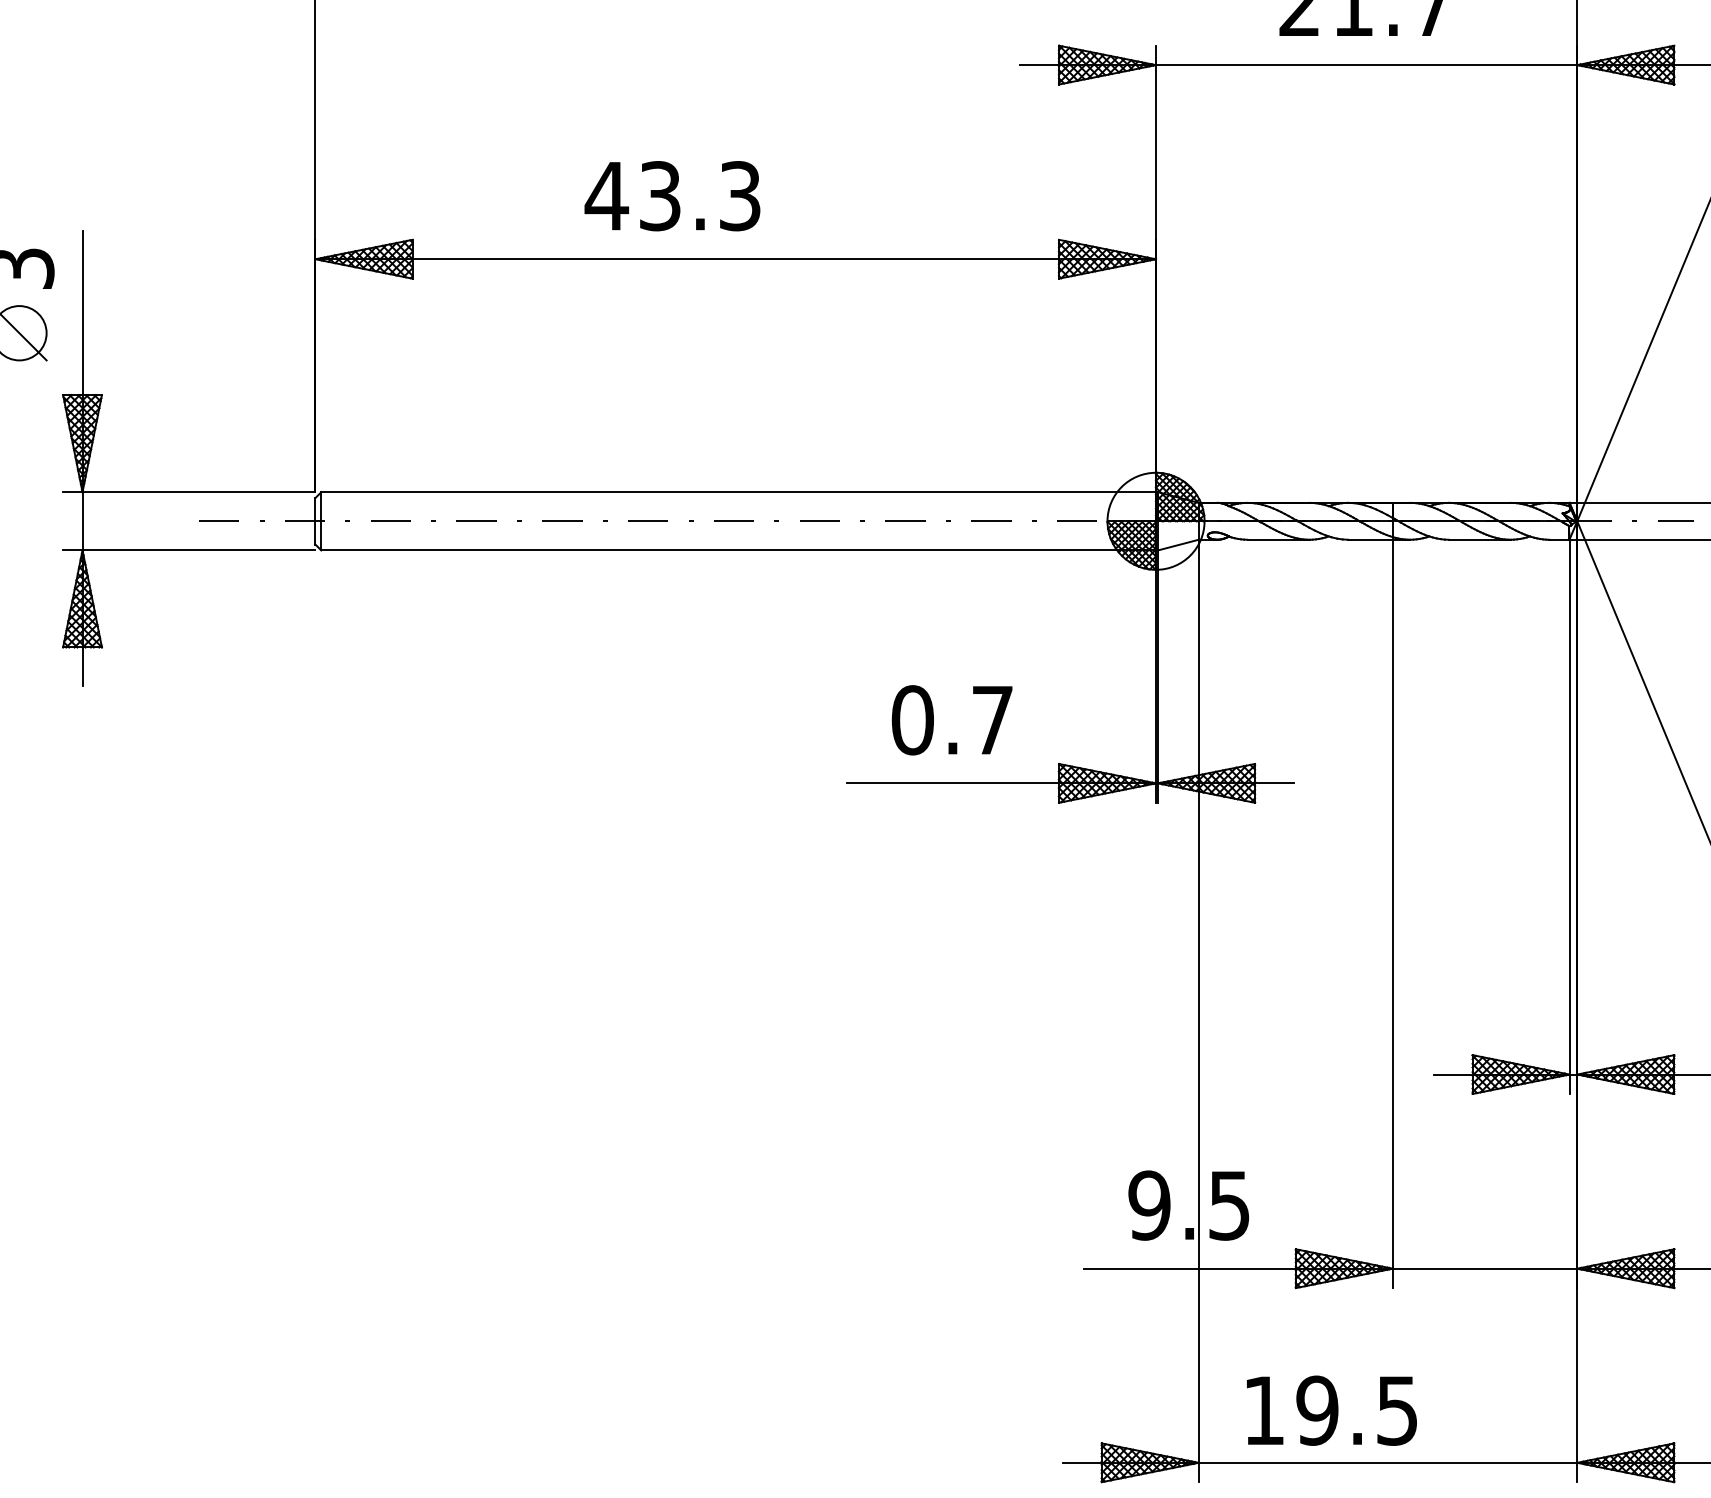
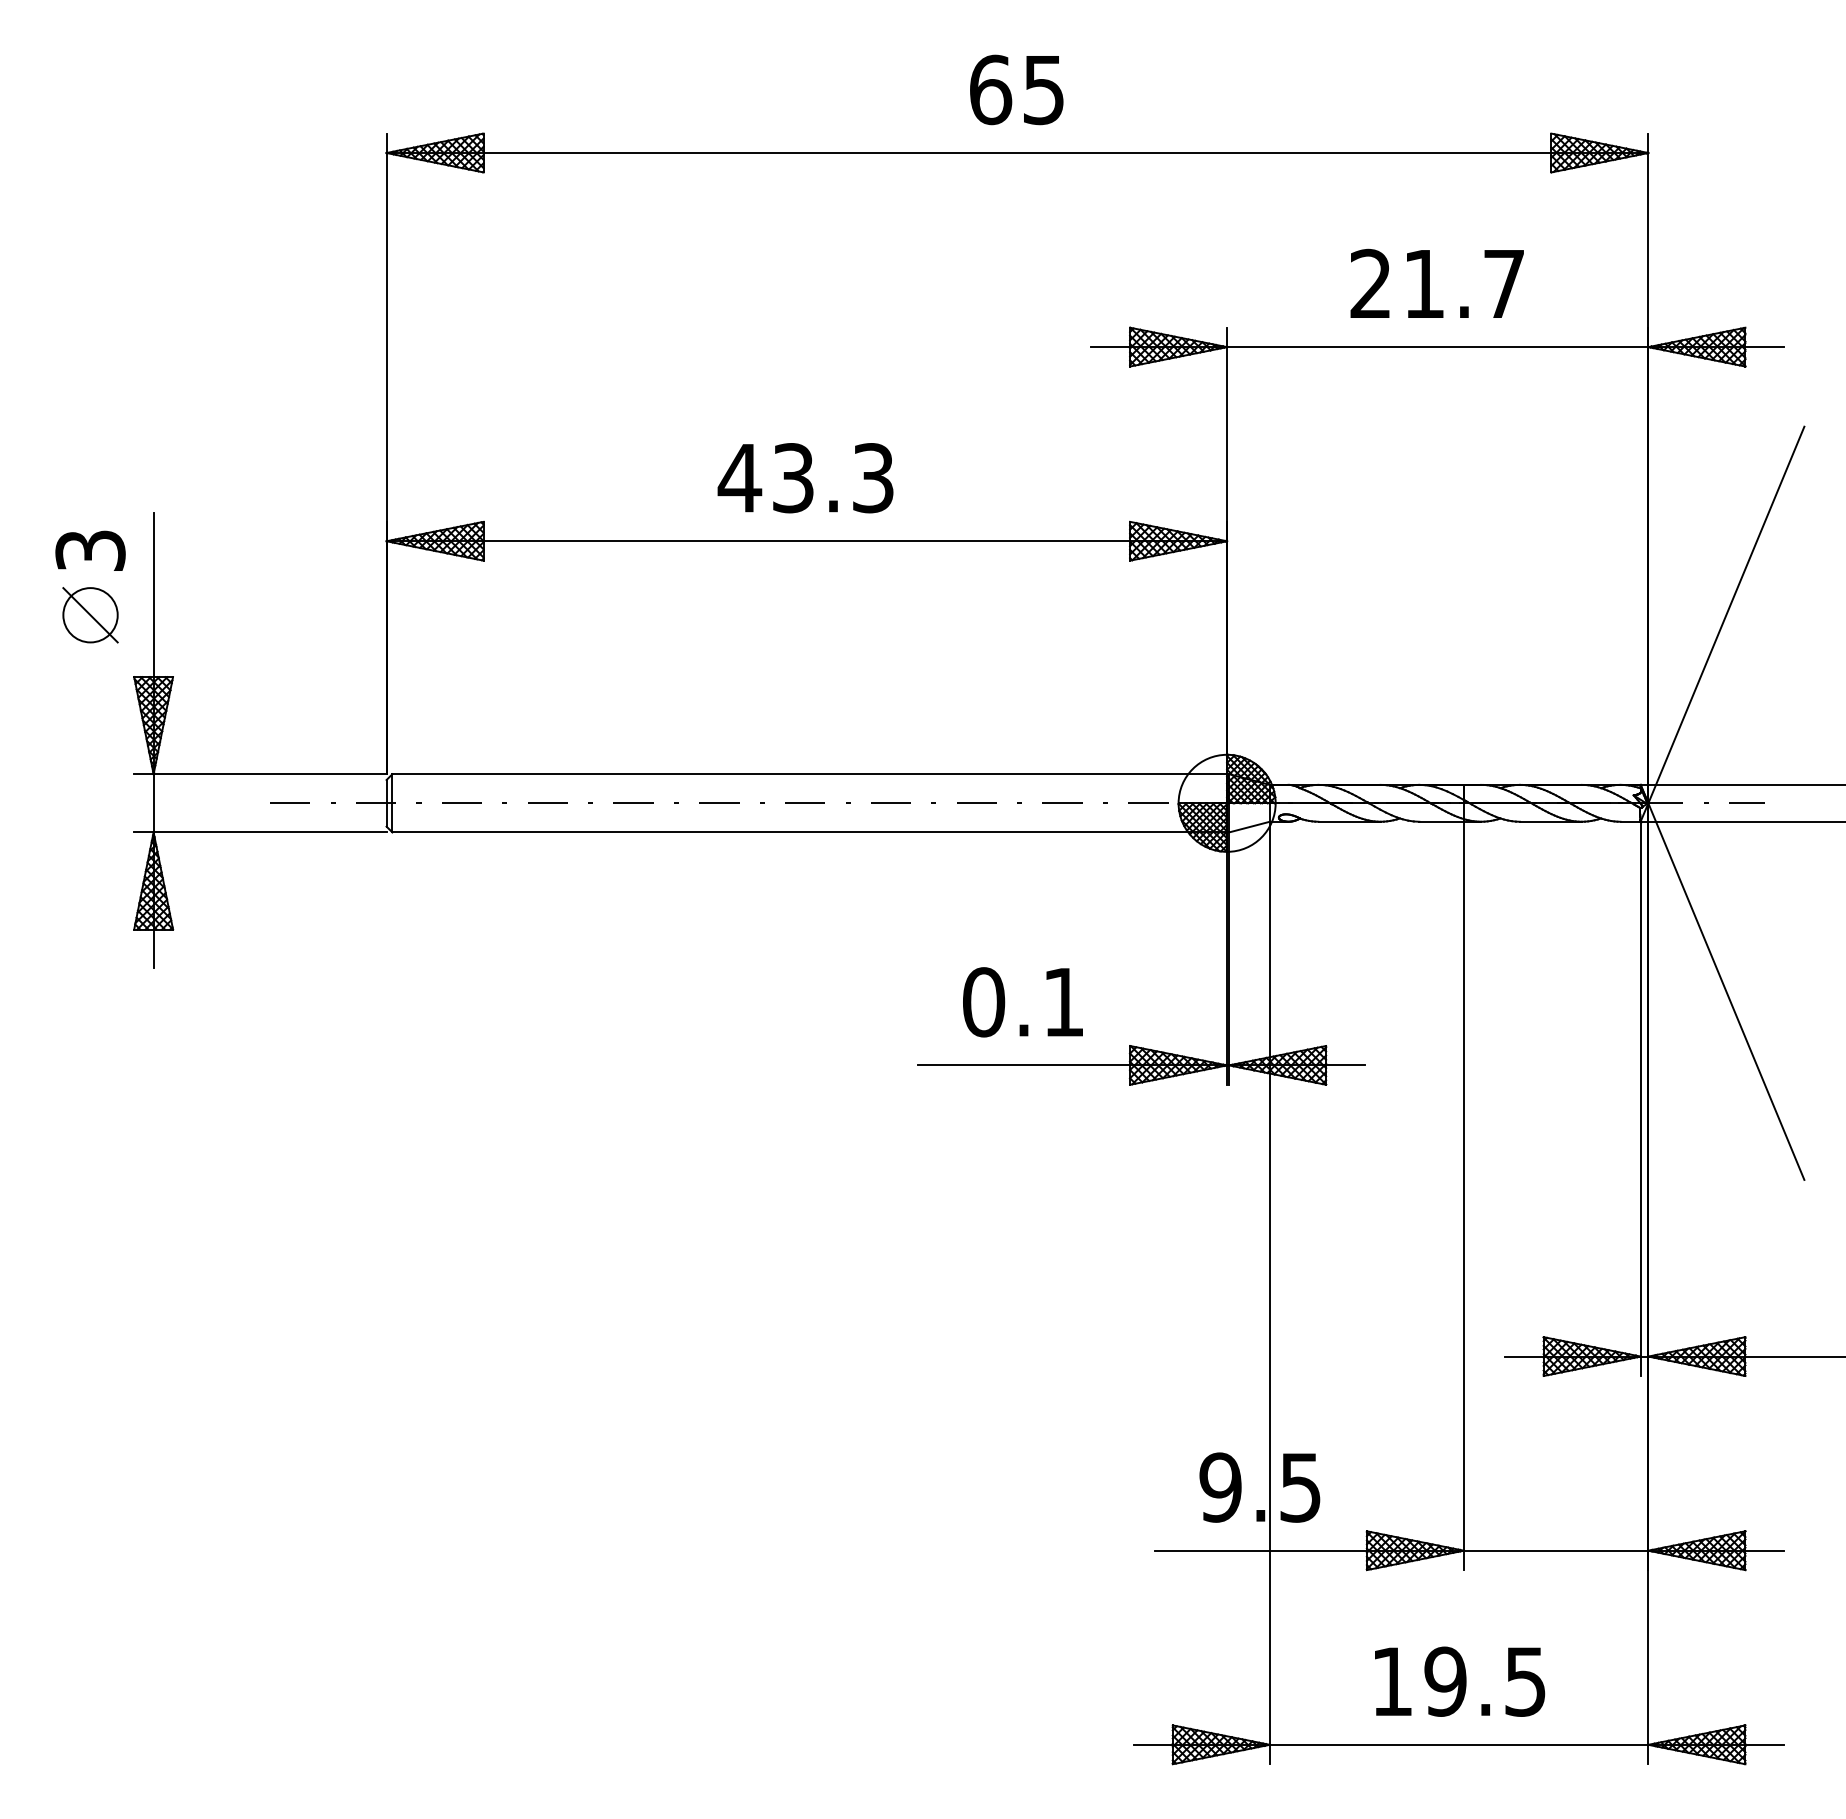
text: (672, 196) -> (805, 478), moved
text: (992, 720) -> (1063, 1002), 0.7 -> 0.1
text: (1332, 1410) -> (1460, 1681), moved

